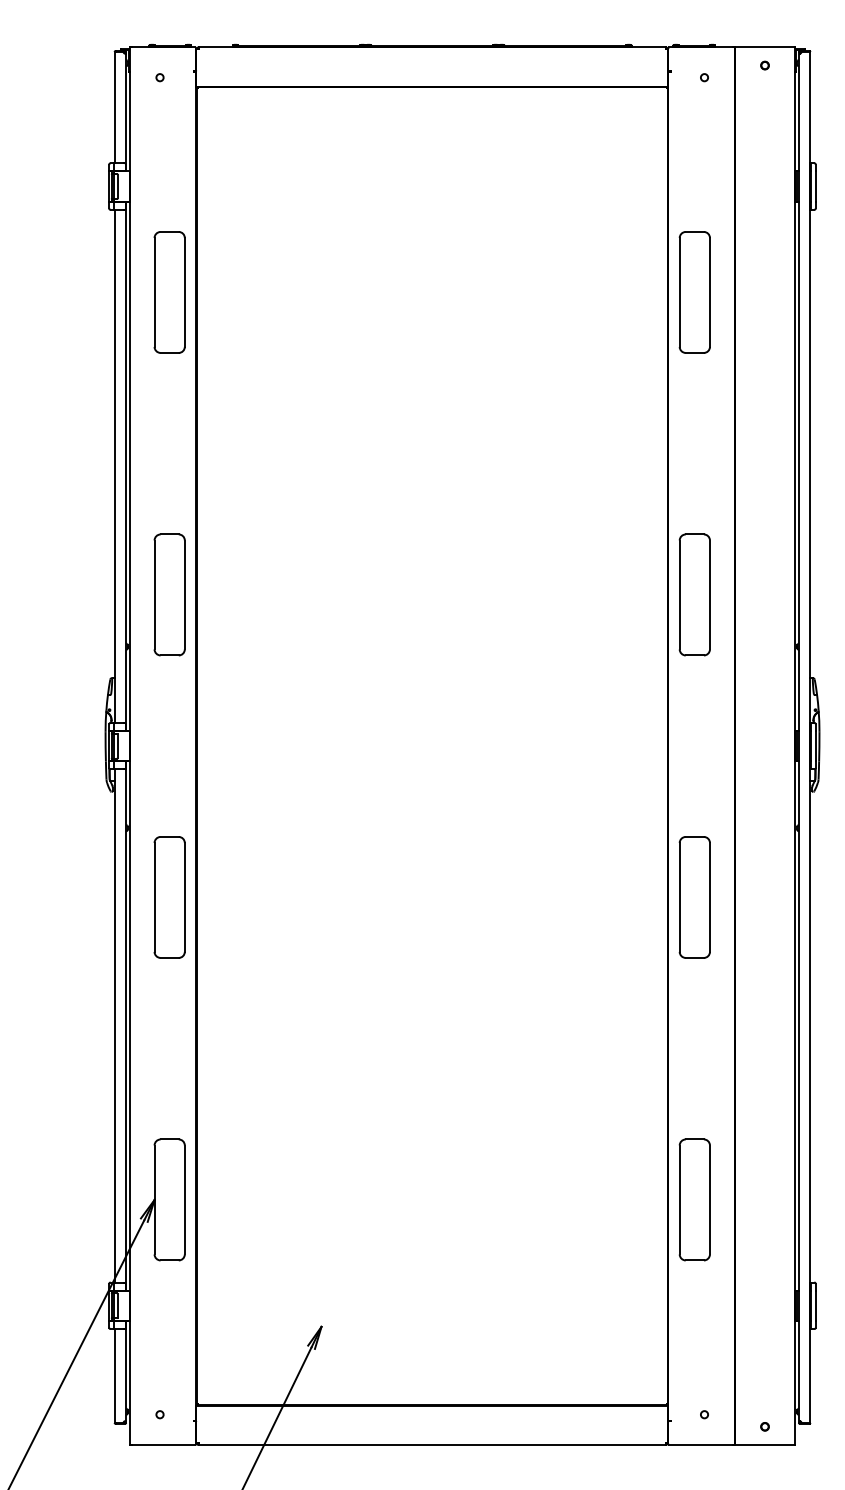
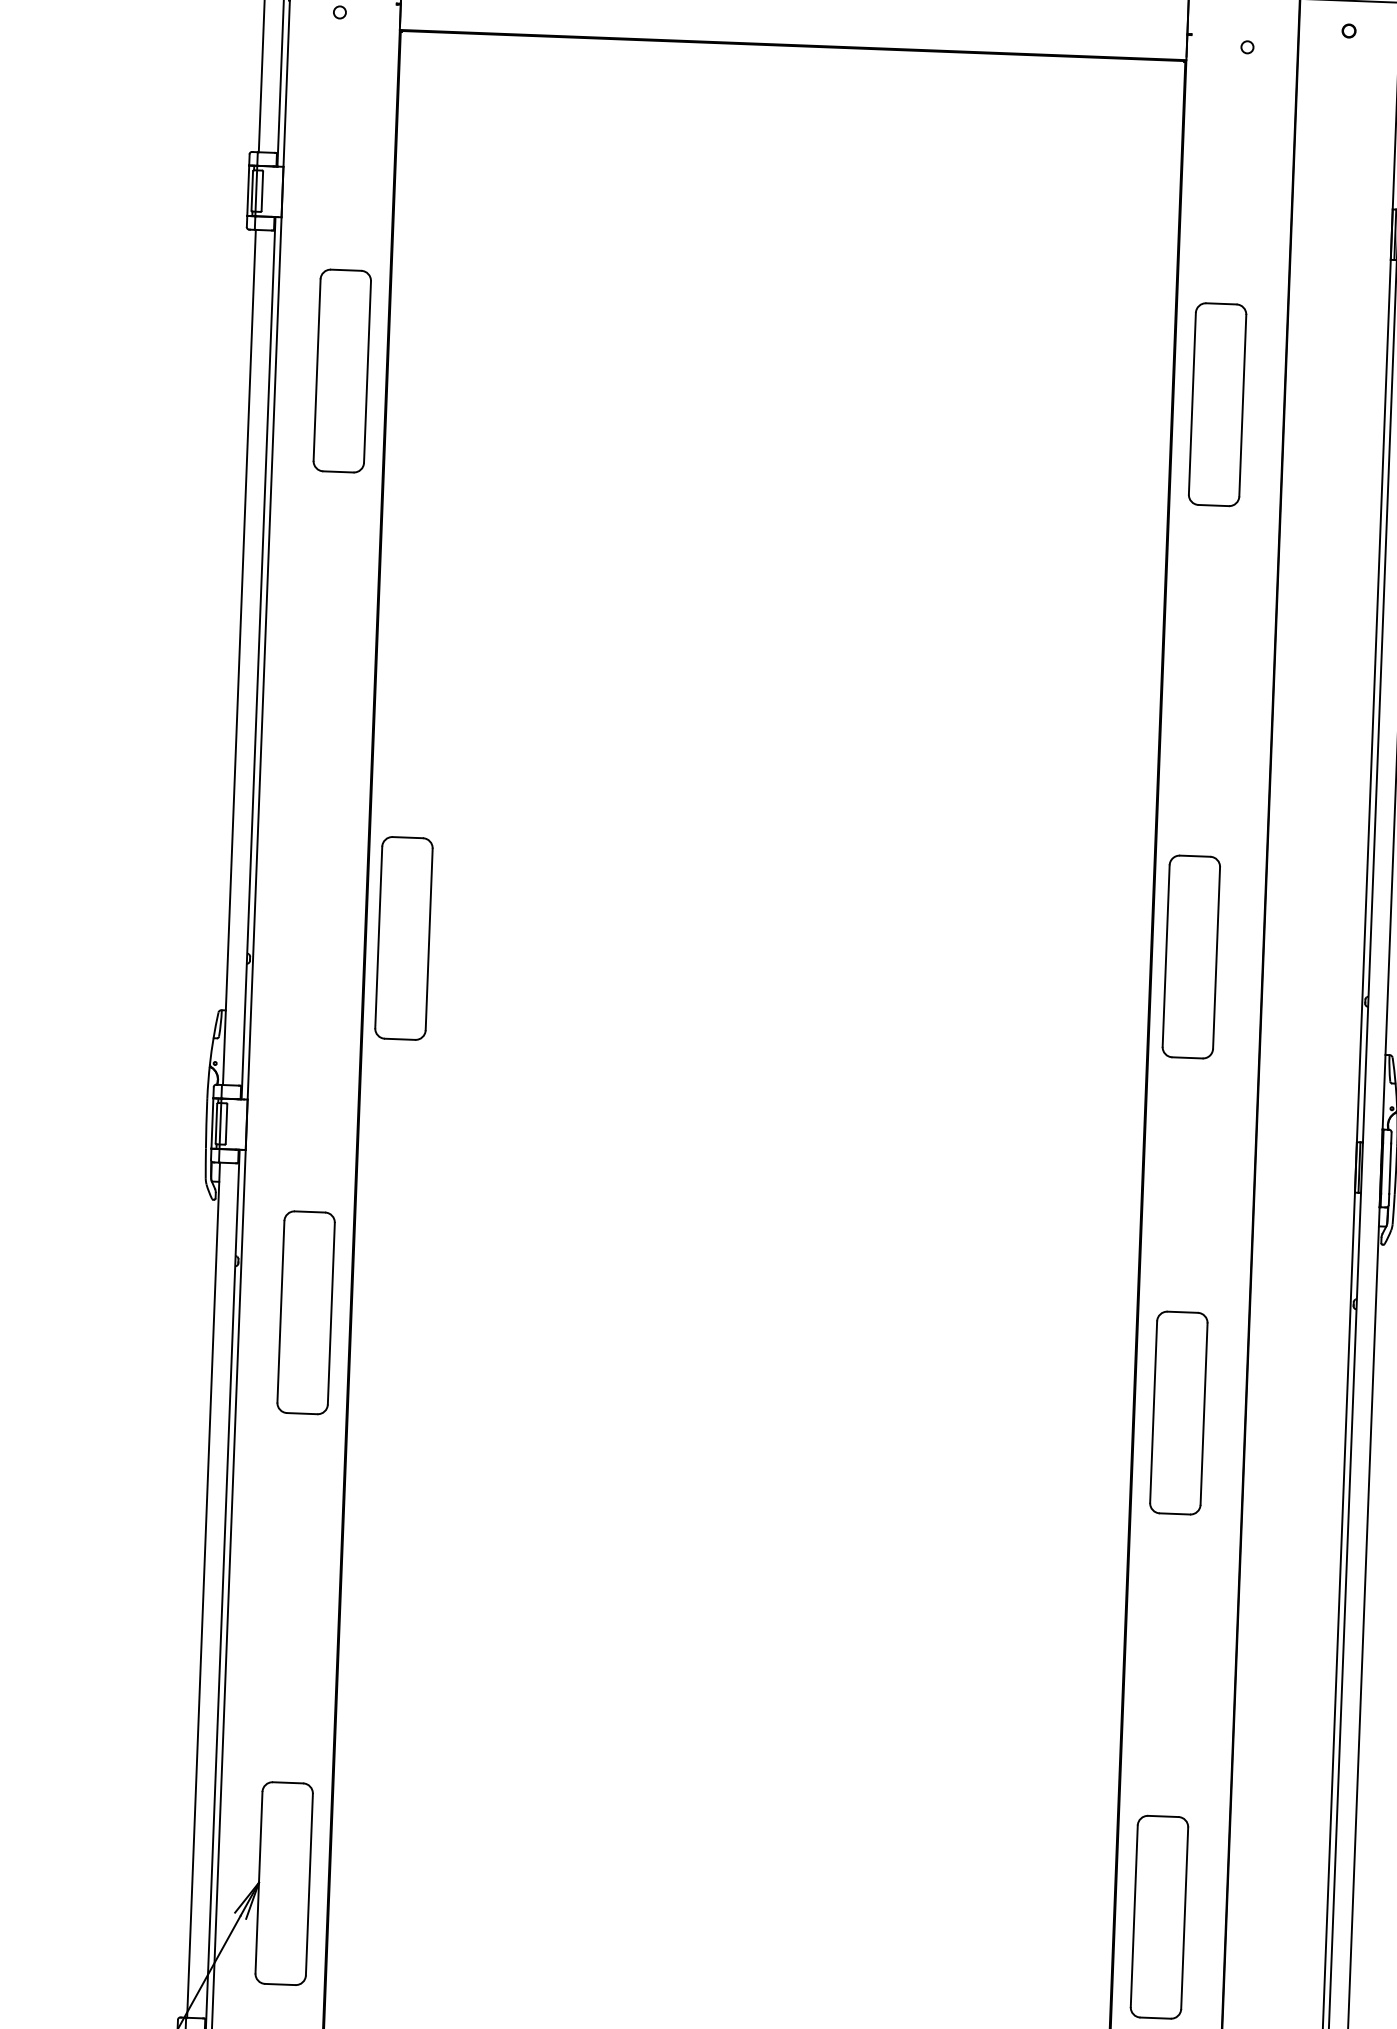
part: (169, 594) -> (403, 937), moved
part: (694, 594) -> (1190, 956), moved
part: (169, 897) -> (305, 1312), moved

